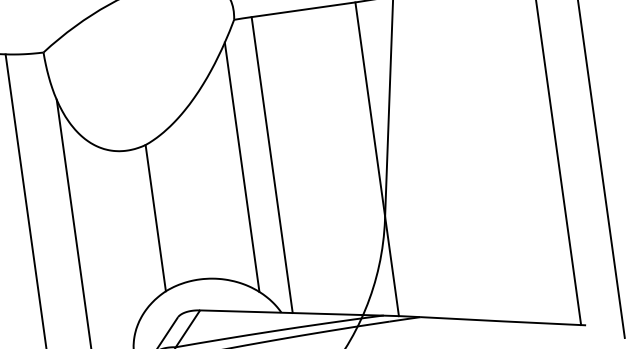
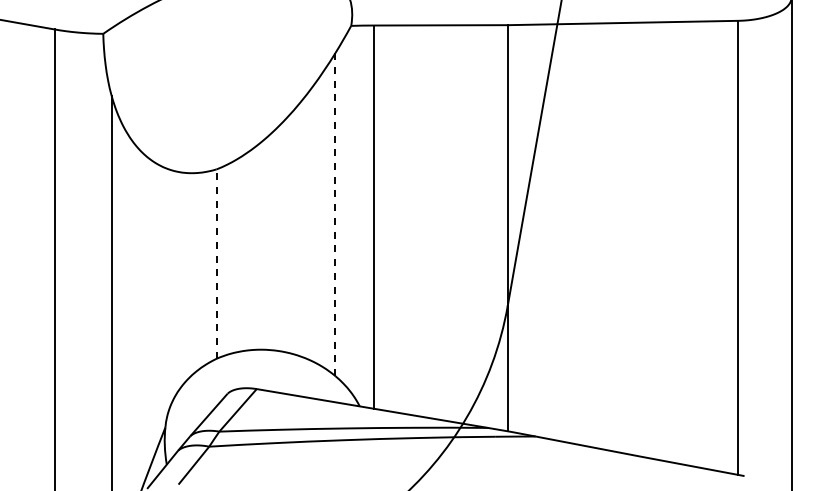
line: (242, 167) -> (335, 214), solid -> dashed
line: (155, 218) -> (216, 264), solid -> dashed

